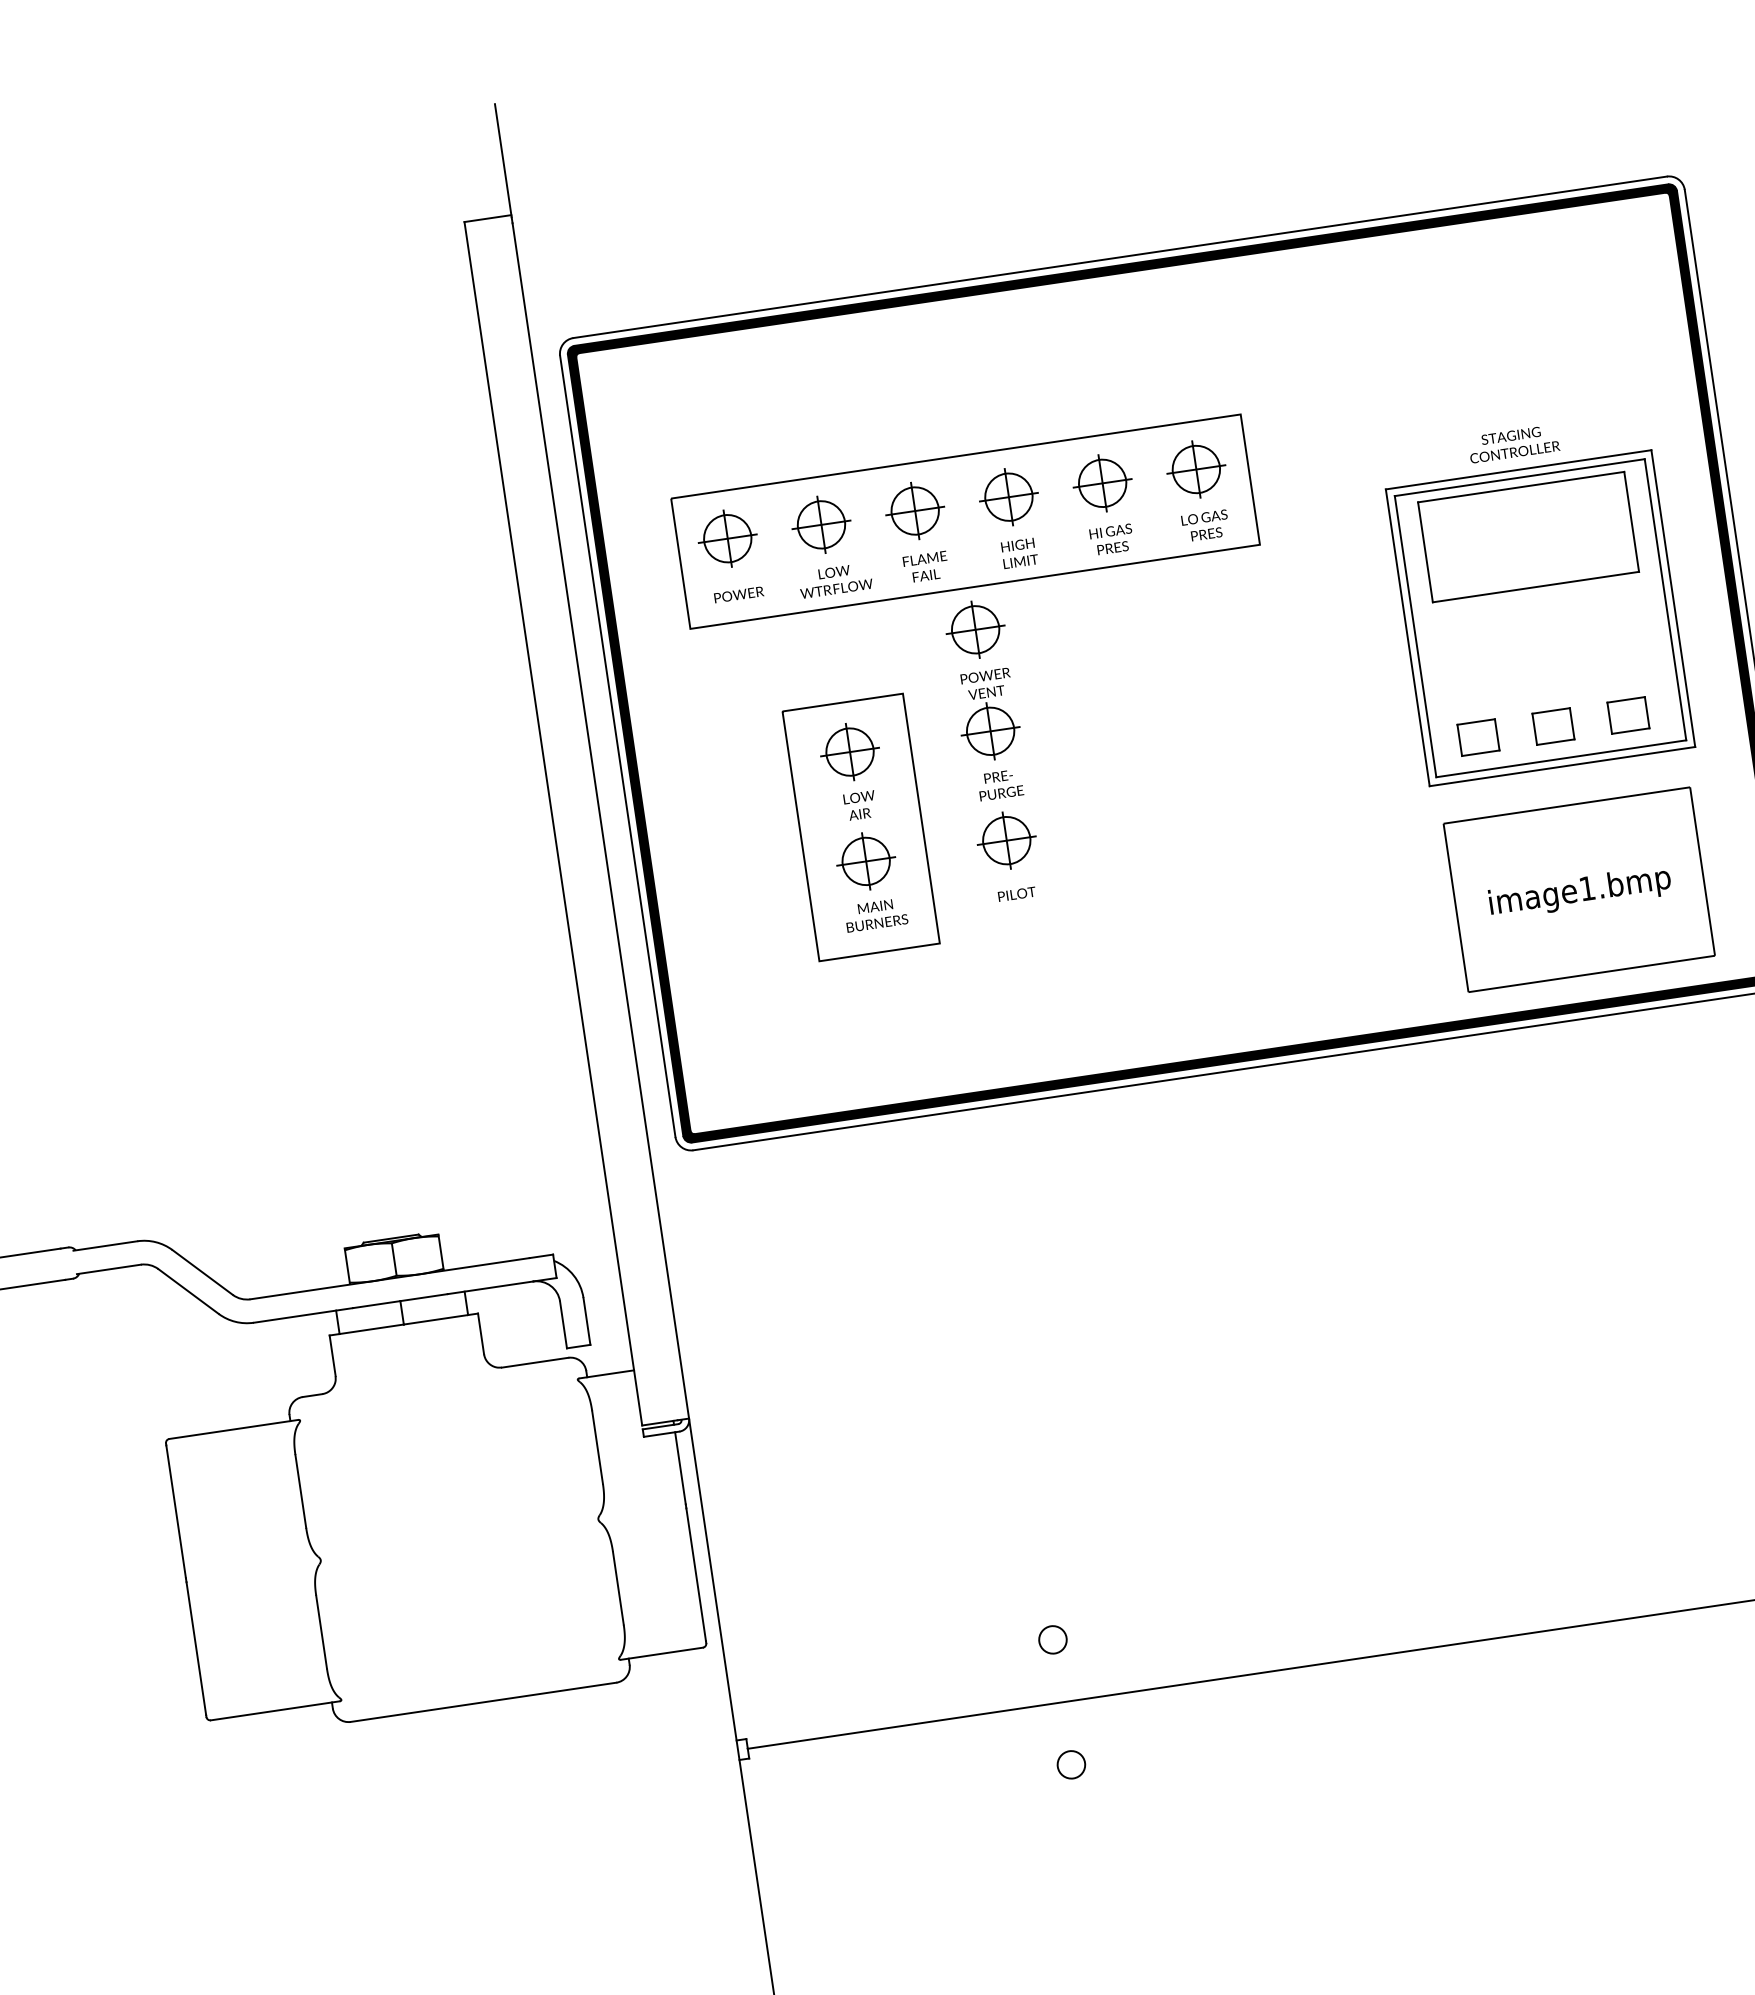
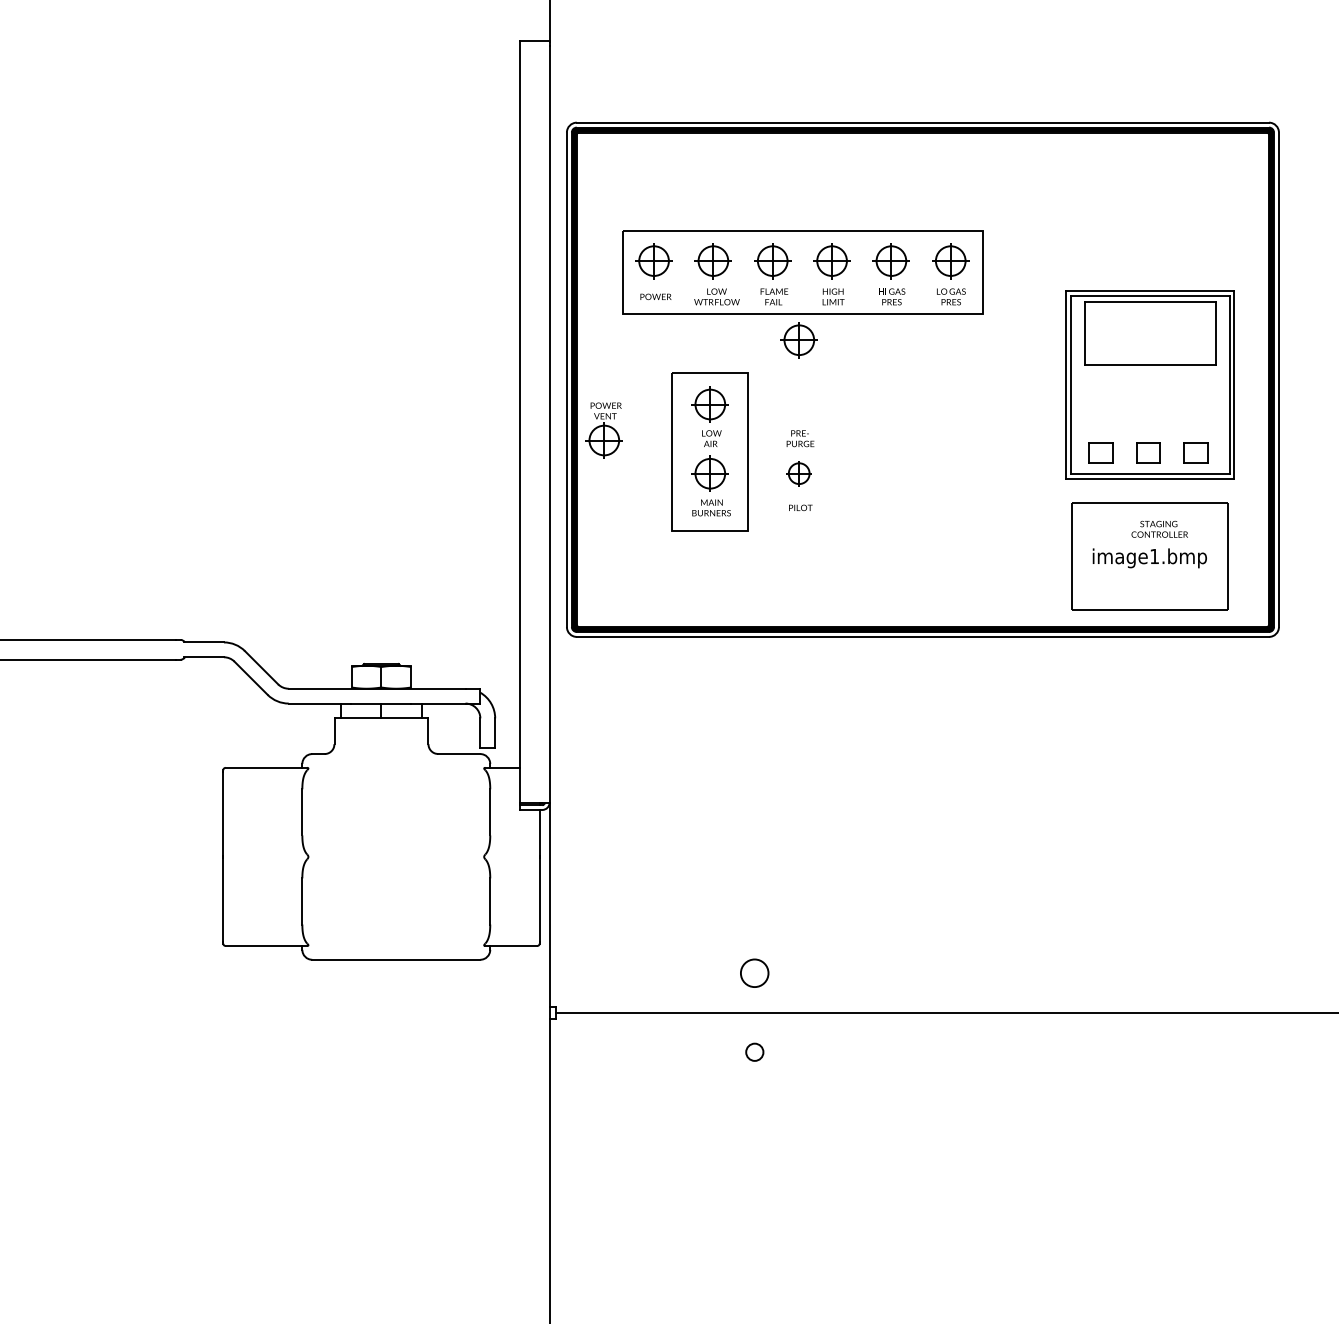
text: (1513, 442) -> (1159, 528), moved
part: (986, 715) -> (603, 430), moved
part: (1005, 840) -> (798, 473), size x0.7
circle: (1052, 1638) -> (754, 972), size x1.6

